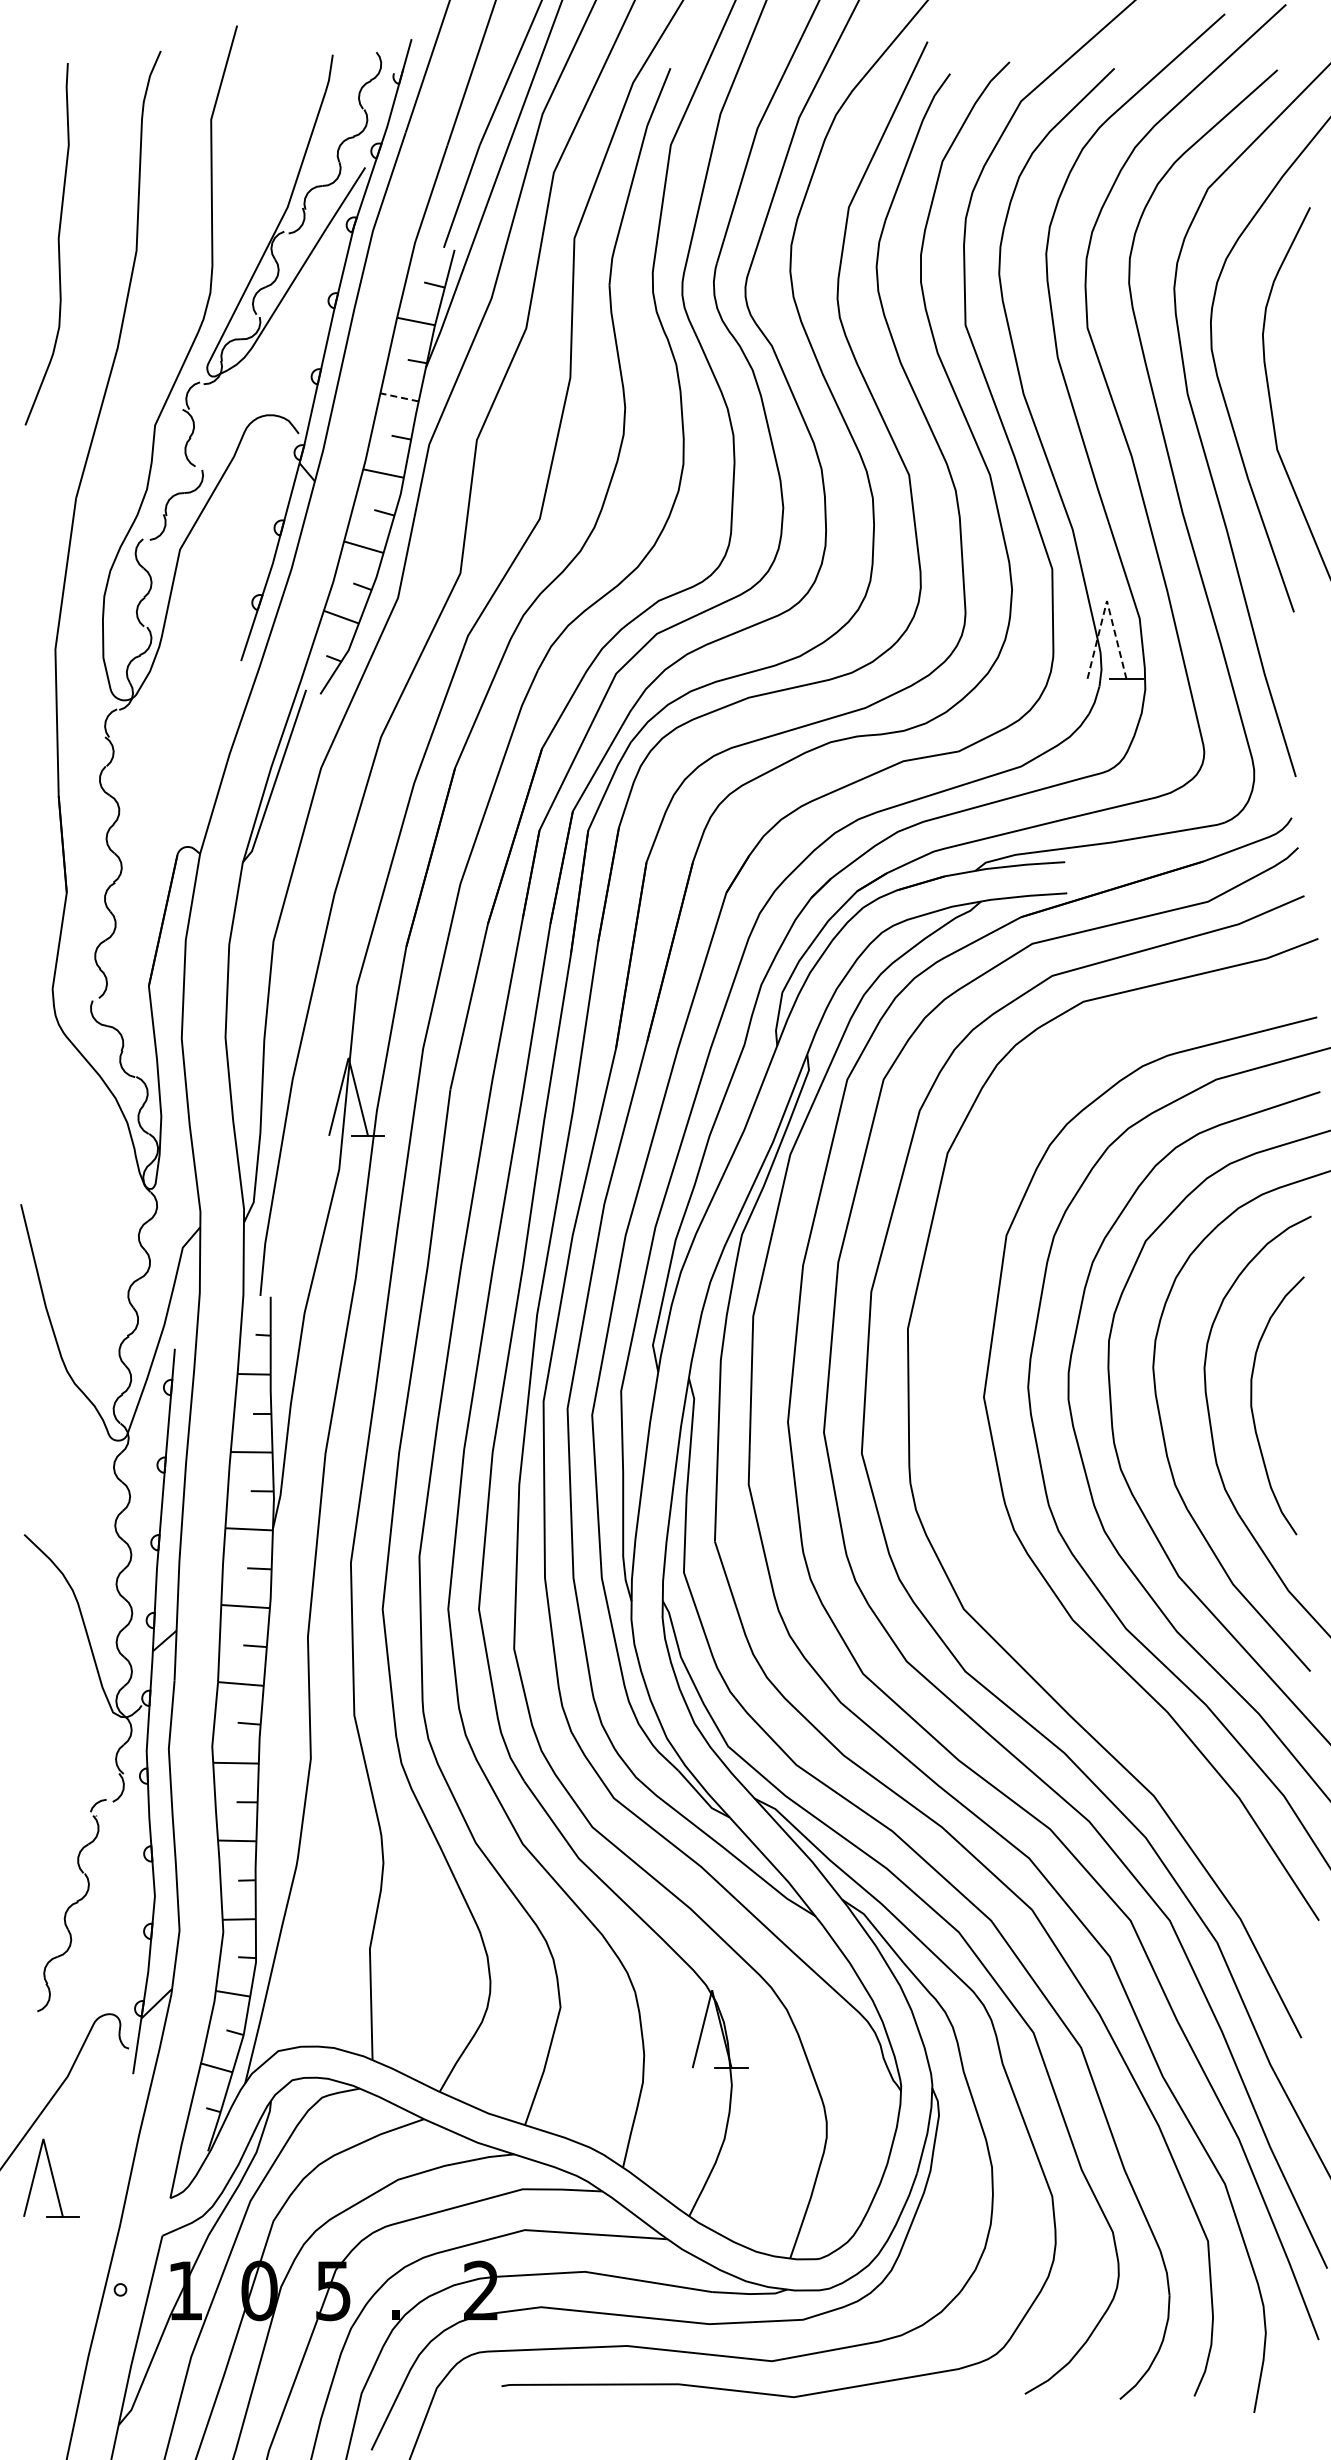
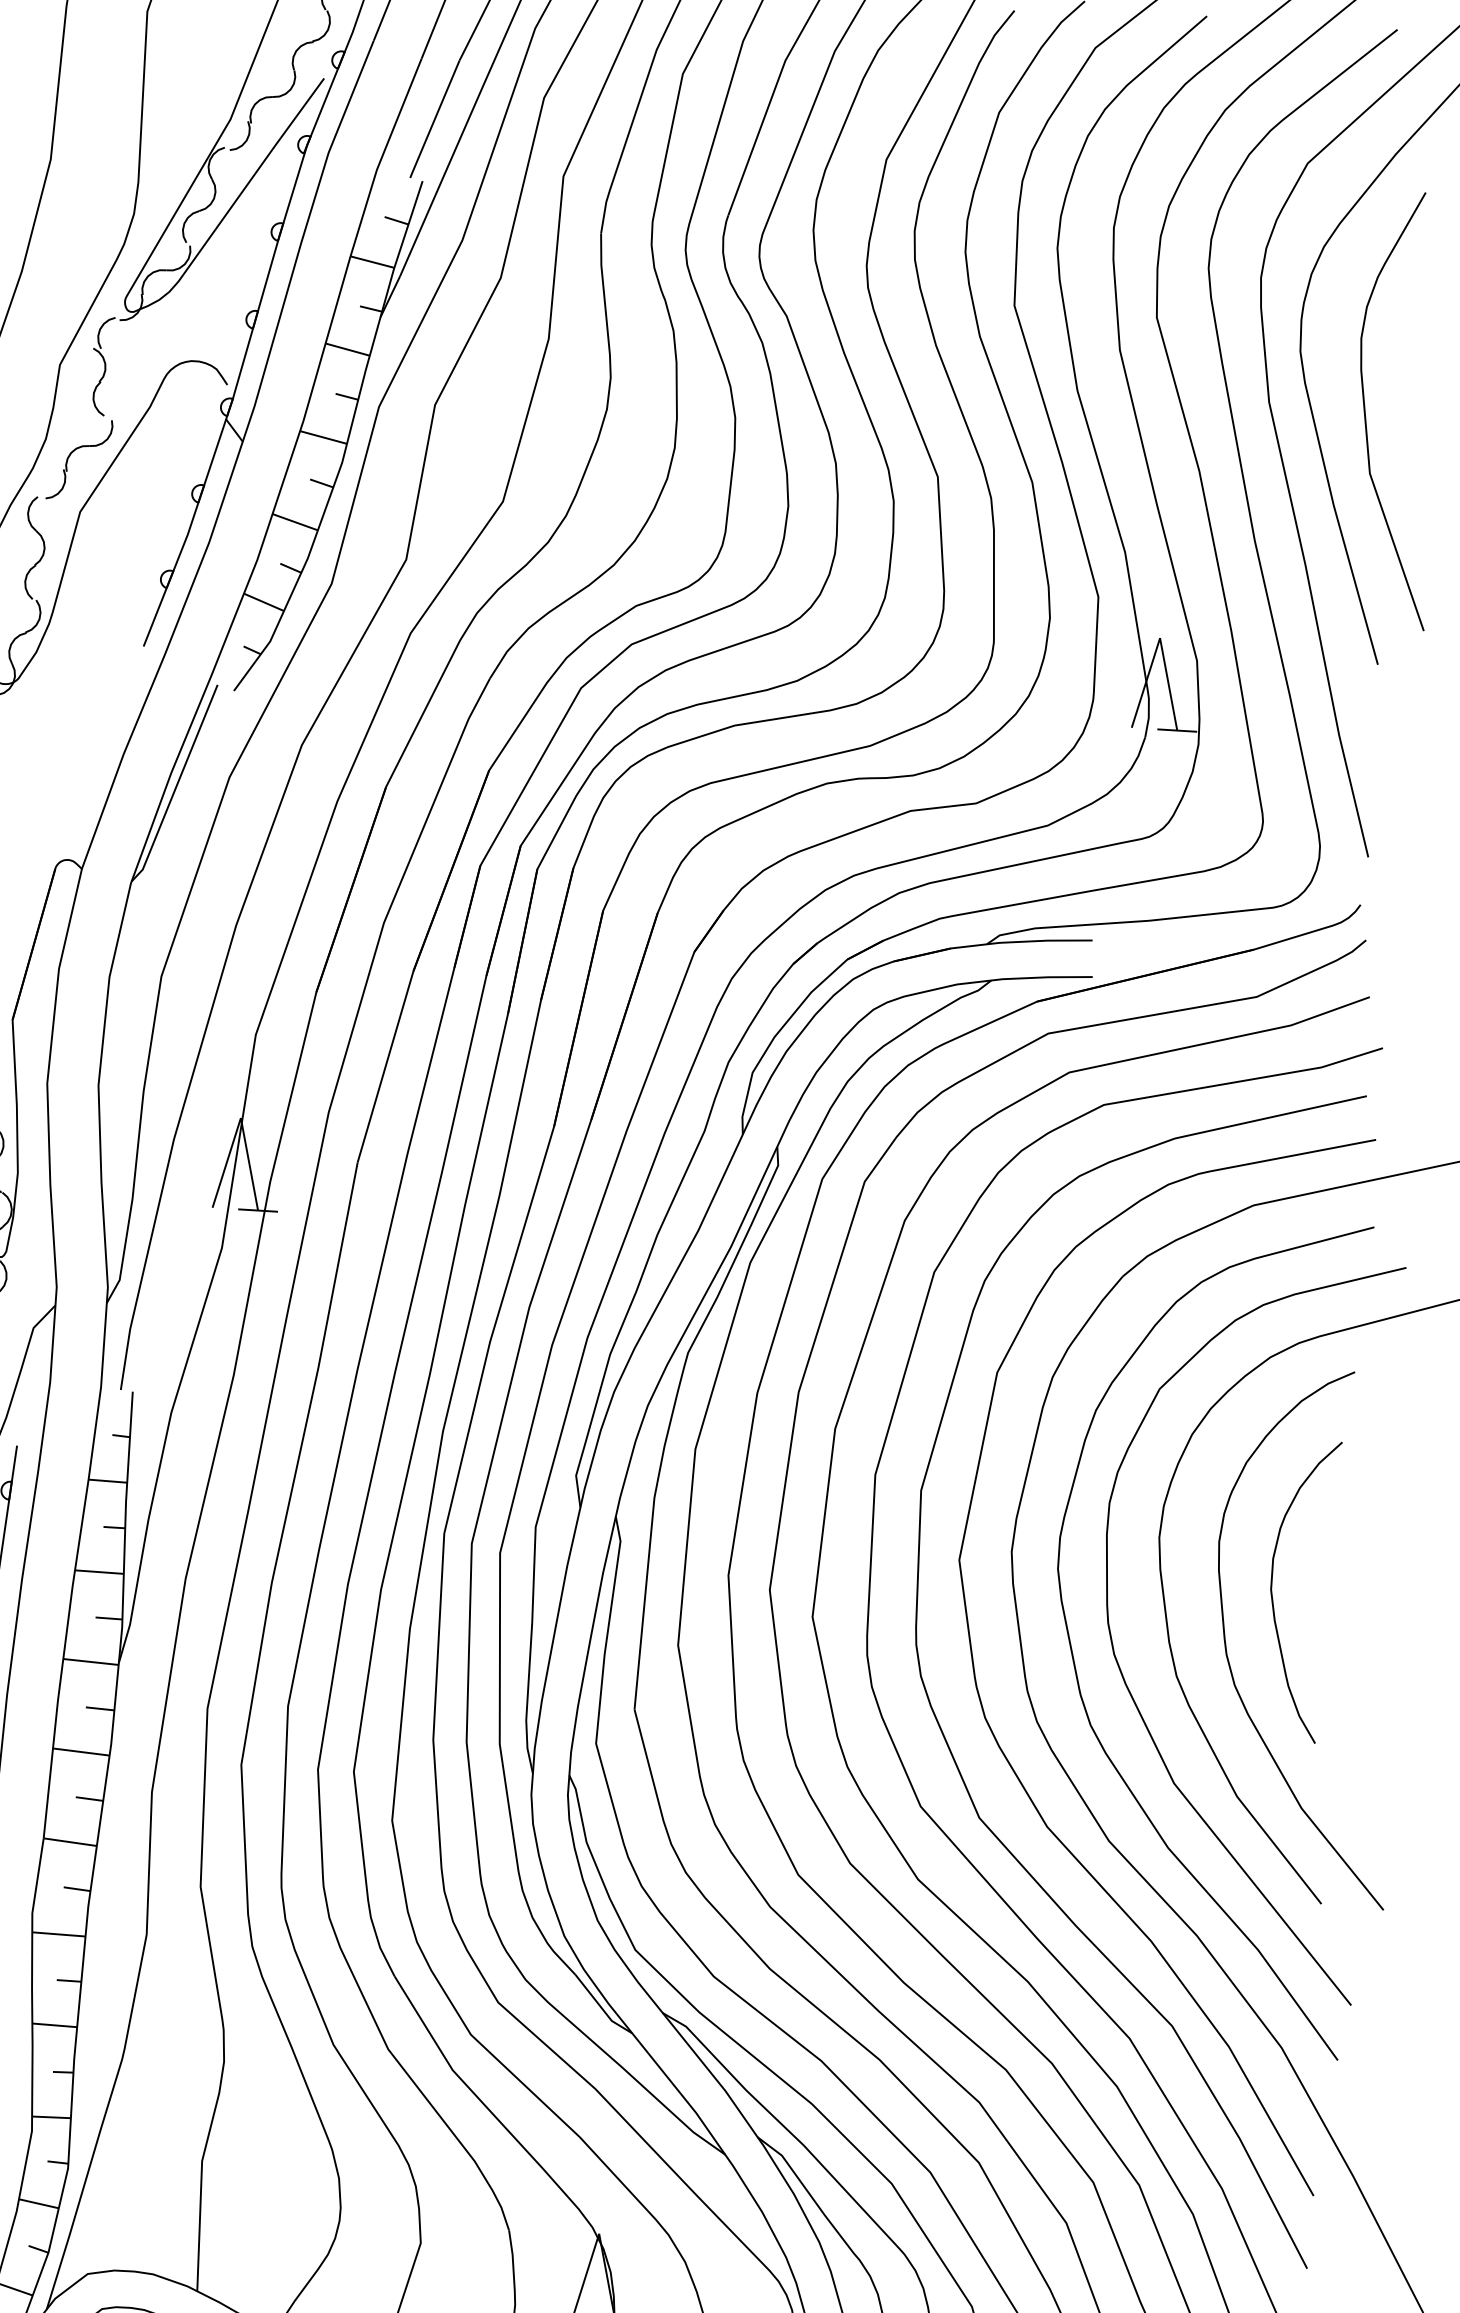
line: (399, 397) -> (347, 349), dashed -> solid
line: (1106, 600) -> (1159, 637), dashed -> solid
curve: (984, 1554) -> (948, 1743), added

